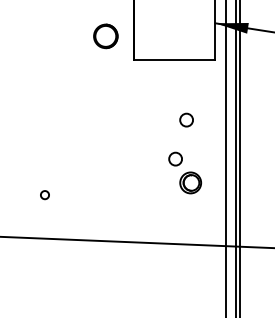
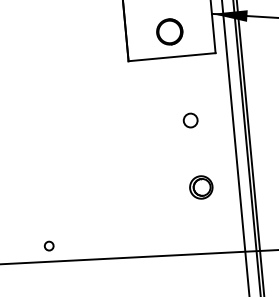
part: (105, 36) -> (169, 32), moved
circle: (175, 158) -> (182, 162), removed
circle: (44, 195) -> (48, 246), moved

